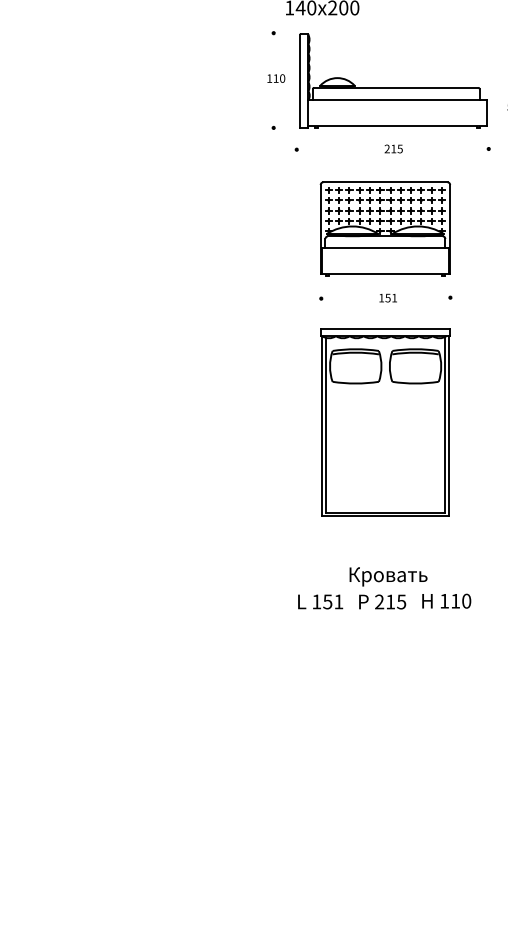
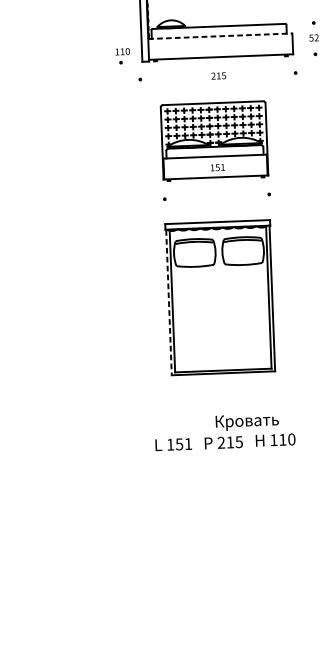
text: (276, 78) -> (122, 51), moved
line: (398, 100) -> (221, 36), solid -> dashed
text: (387, 297) -> (217, 167), moved
line: (321, 426) -> (168, 302), solid -> dashed
text: (388, 576) -> (247, 421), moved

